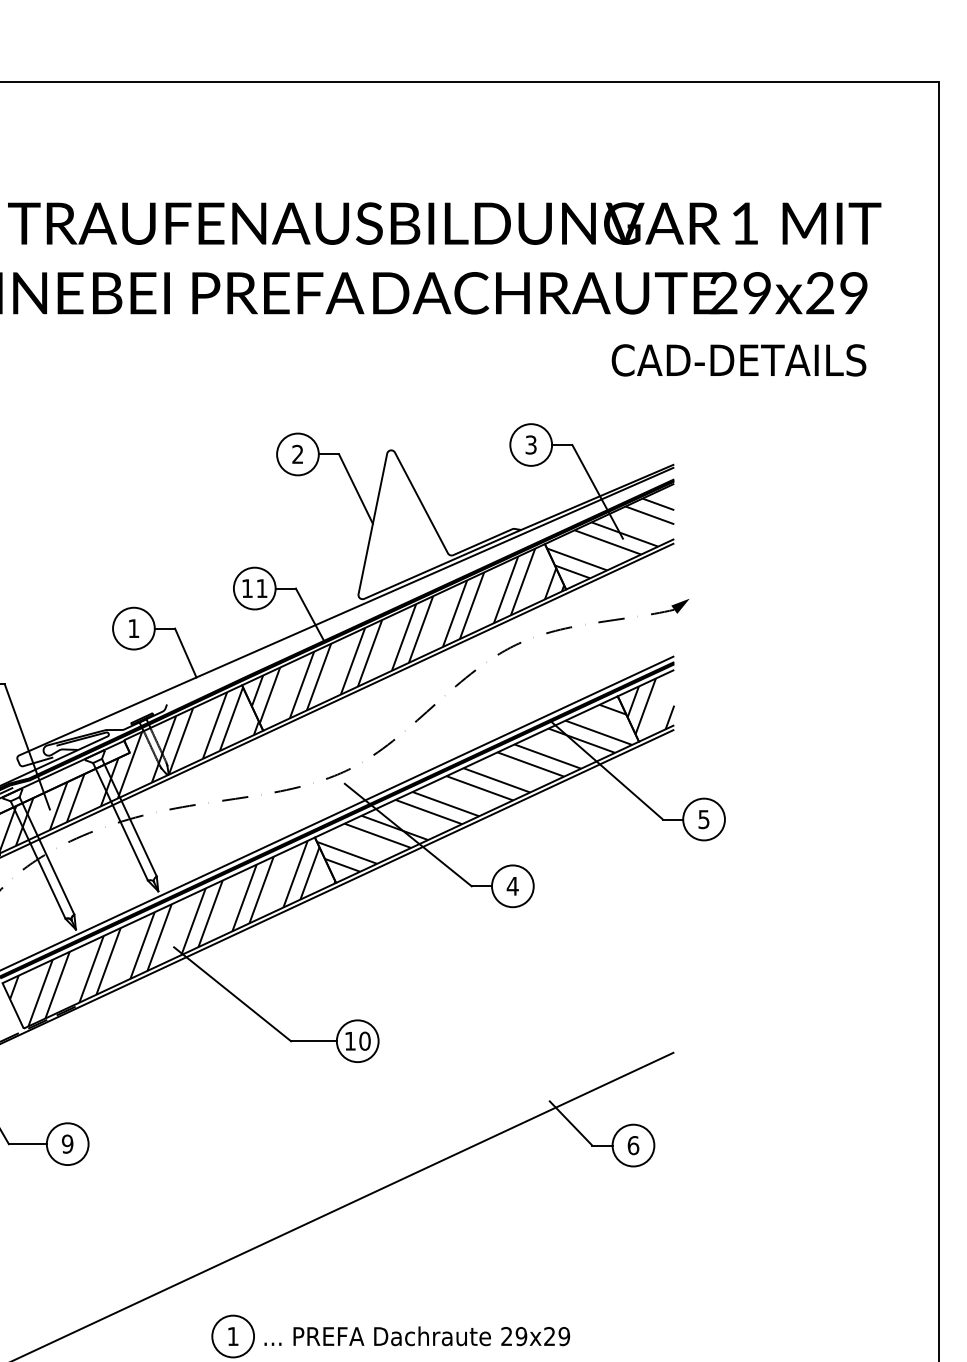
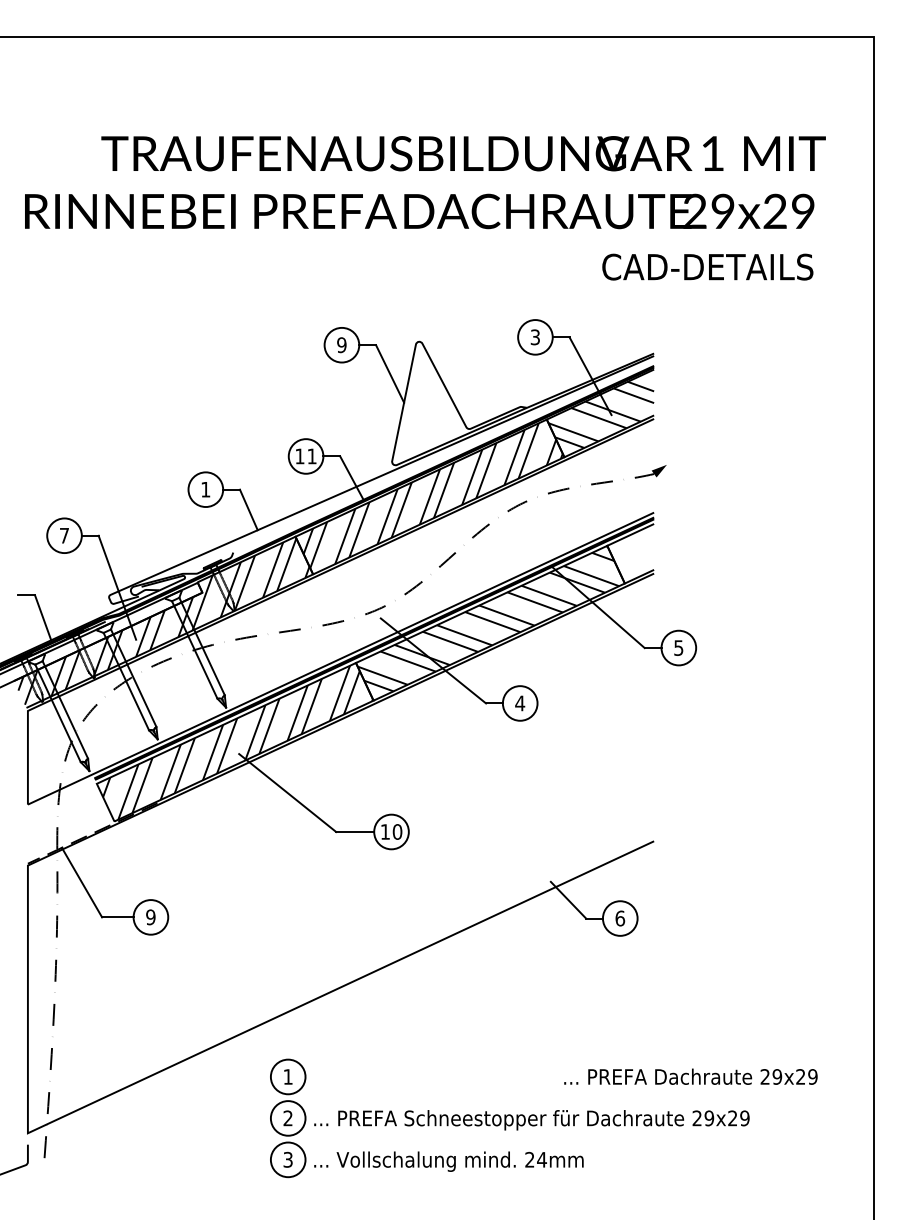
text: (297, 454) -> (341, 345), 2 -> 9
hatch: (650, 706) -> (634, 554), removed
text: (416, 1335) -> (690, 1076), moved

